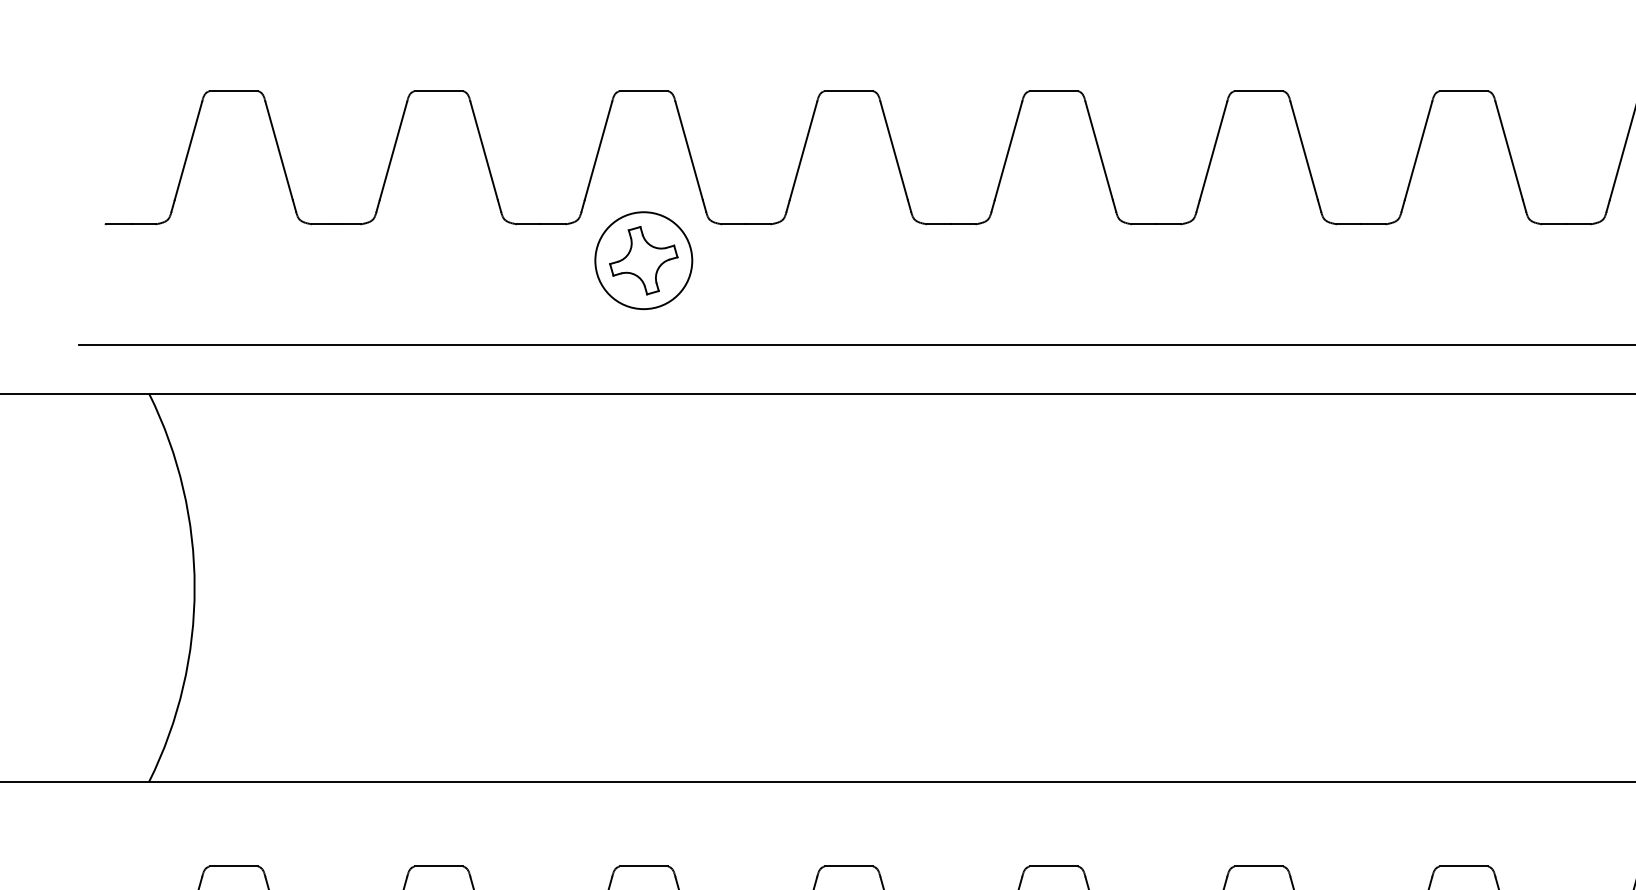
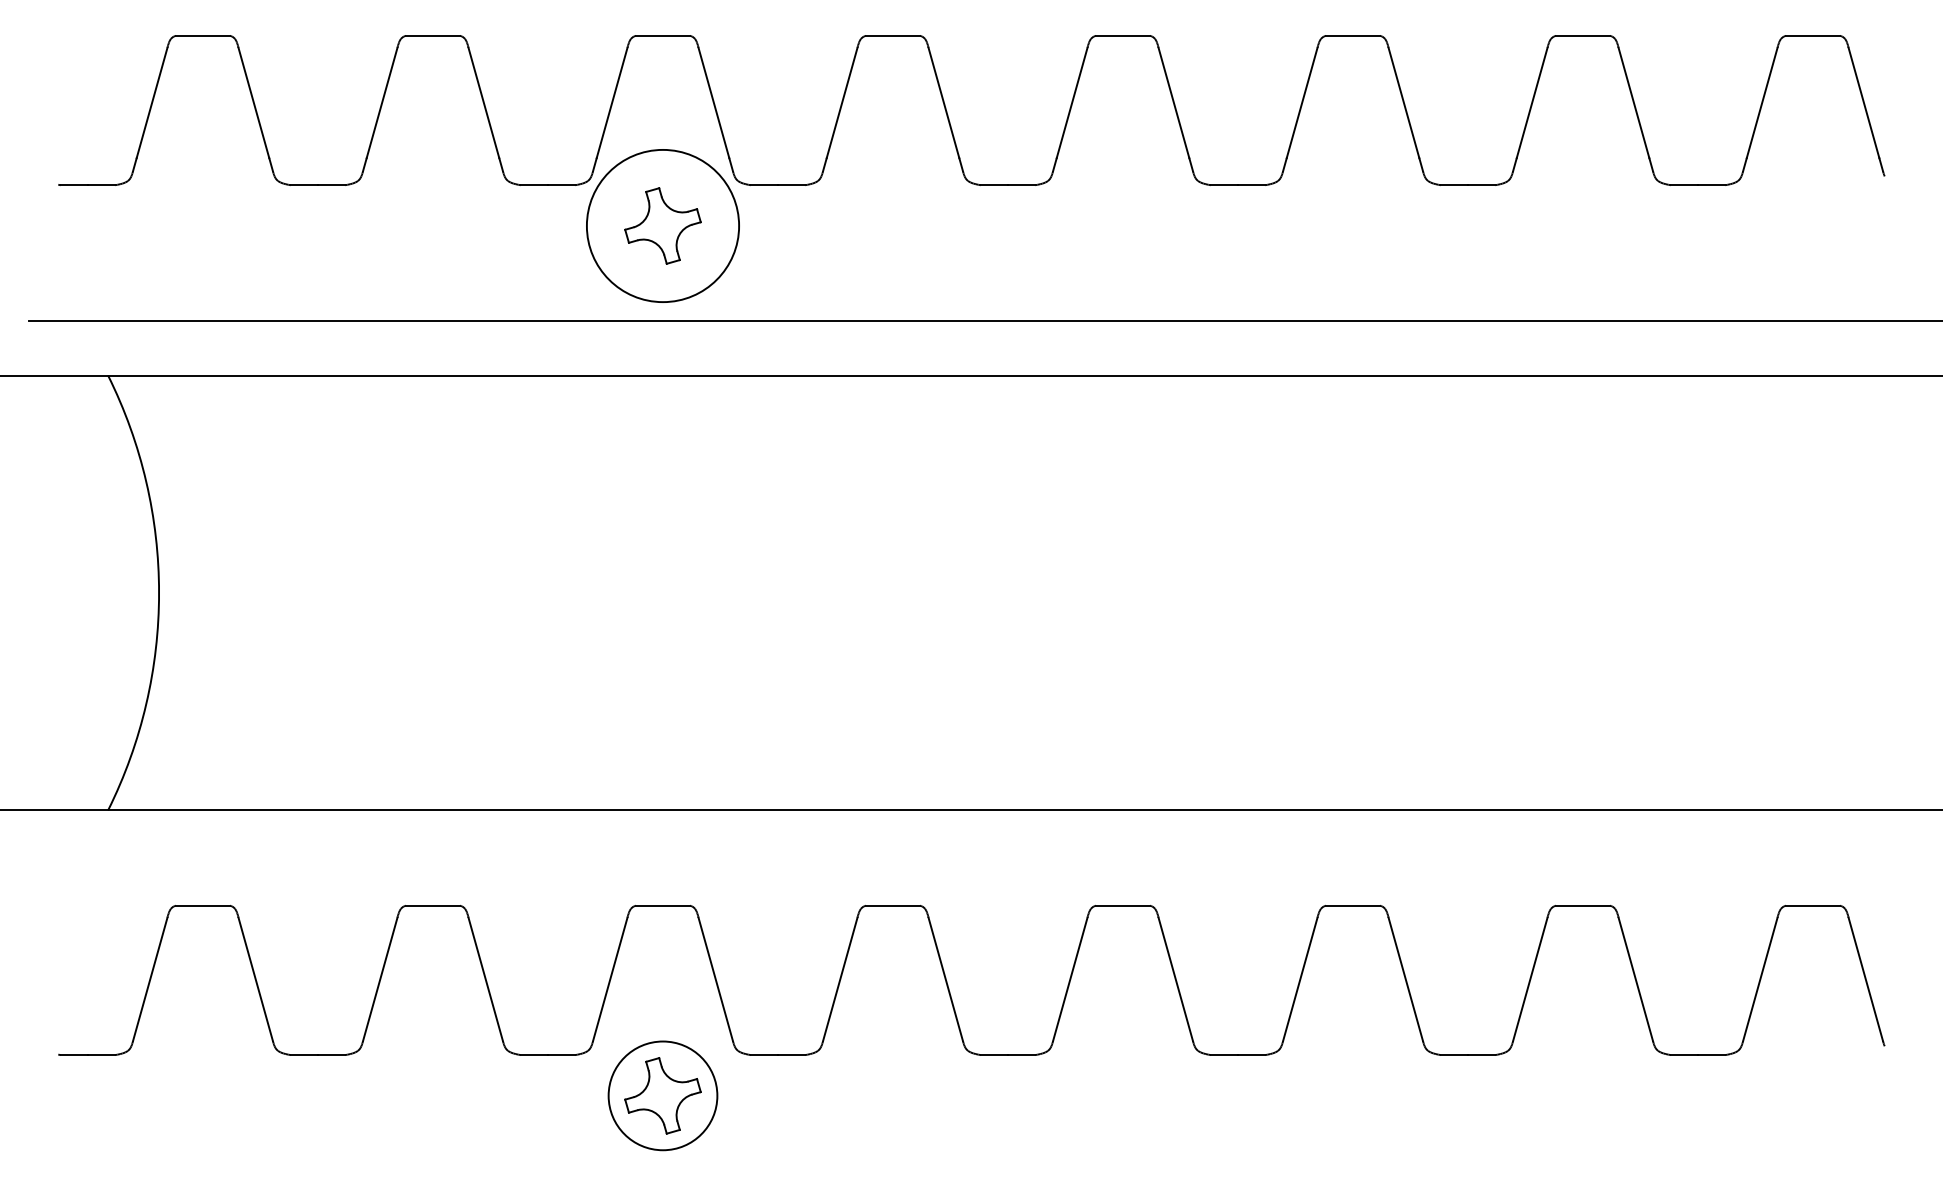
circle: (643, 260) -> (662, 225), size x1.4

